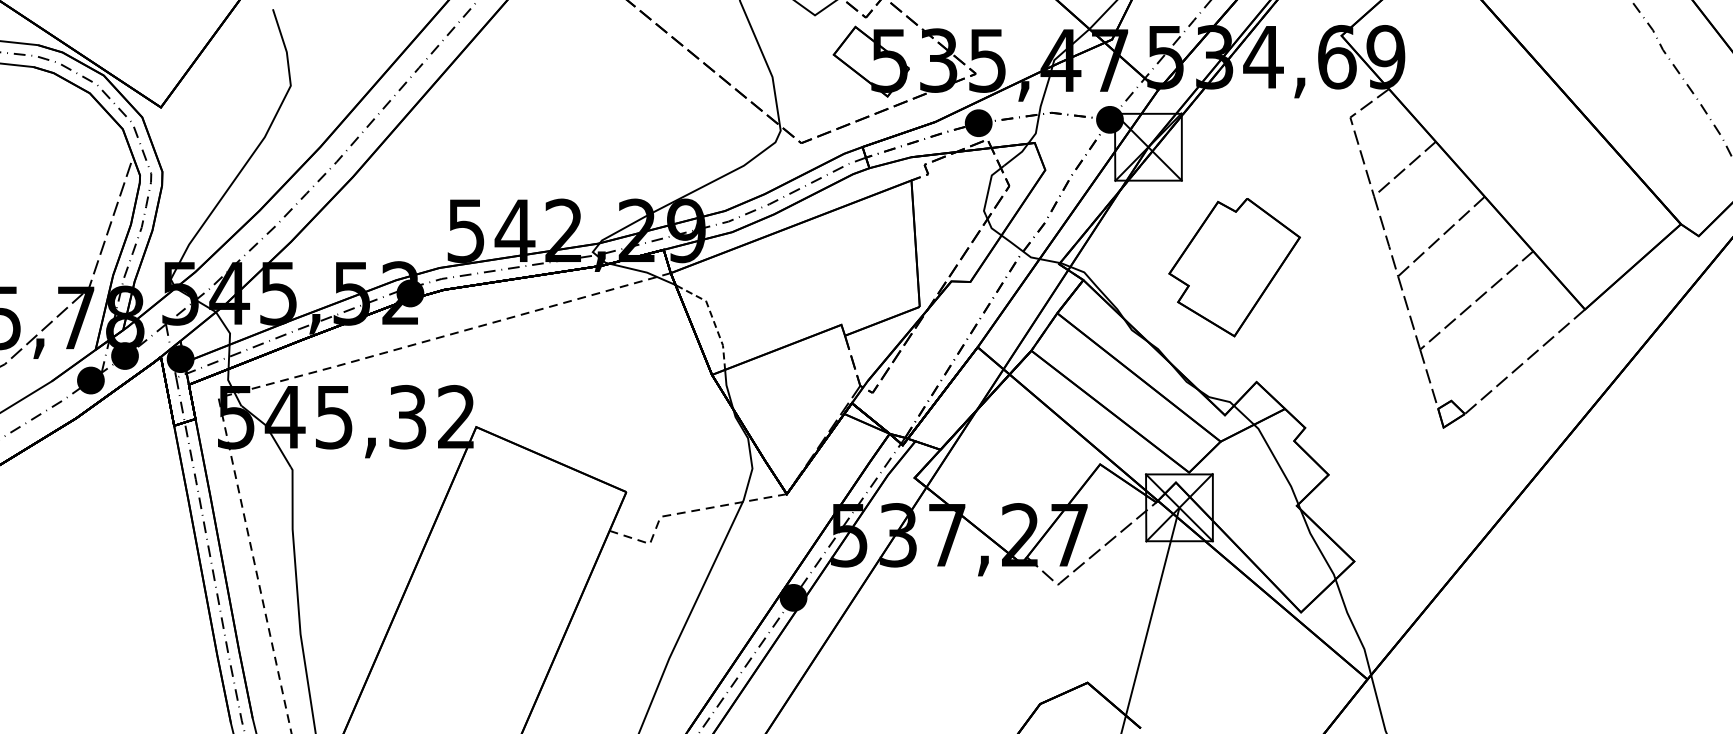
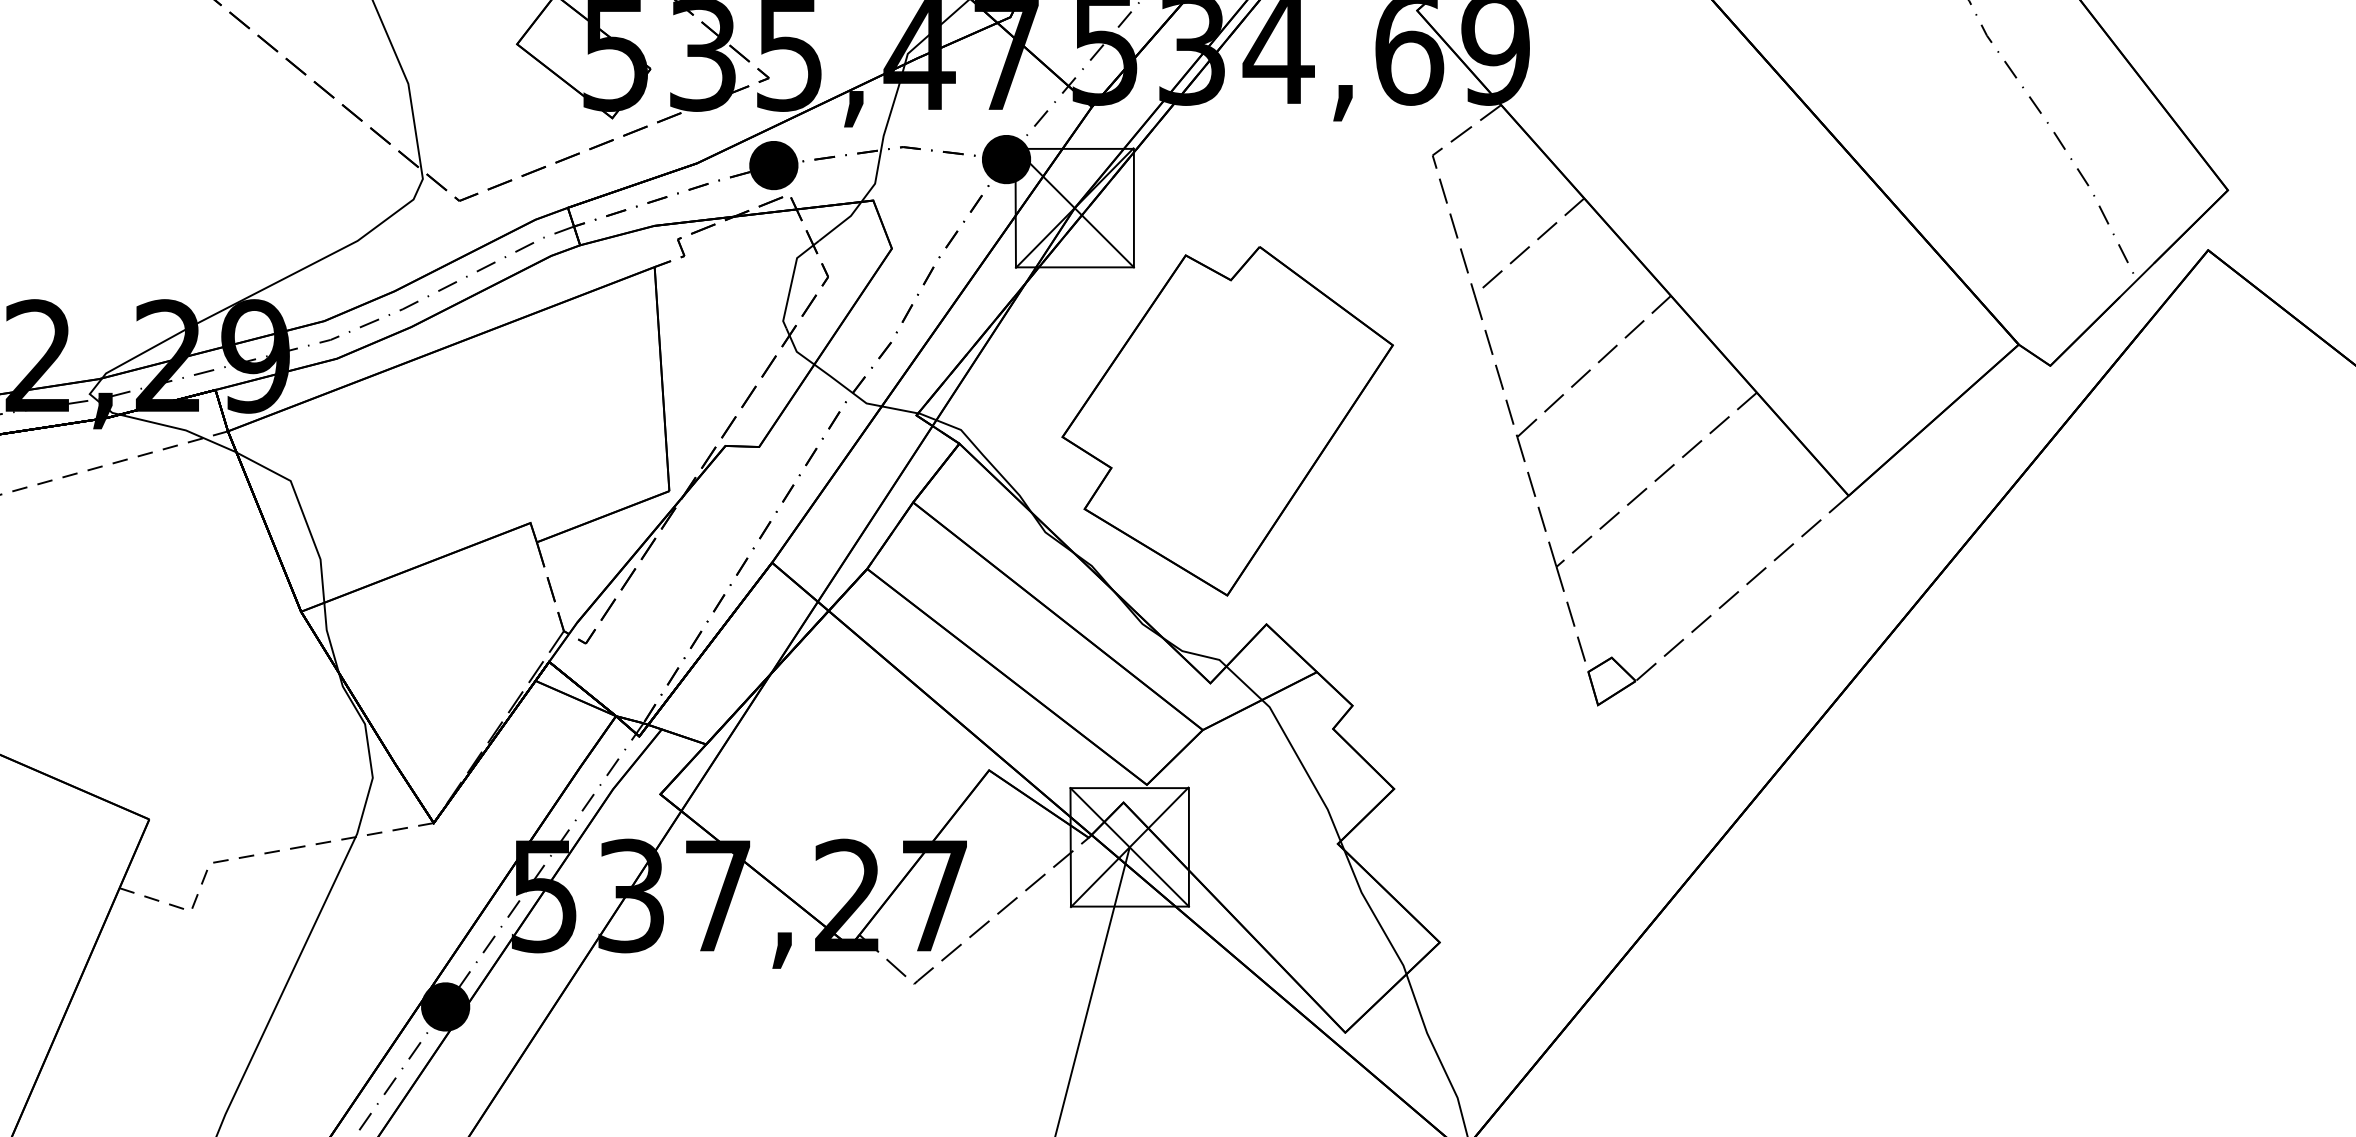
part: (1234, 267) -> (1227, 421), size x1.43
line: (712, 318) -> (301, 511), dashed -> solid

